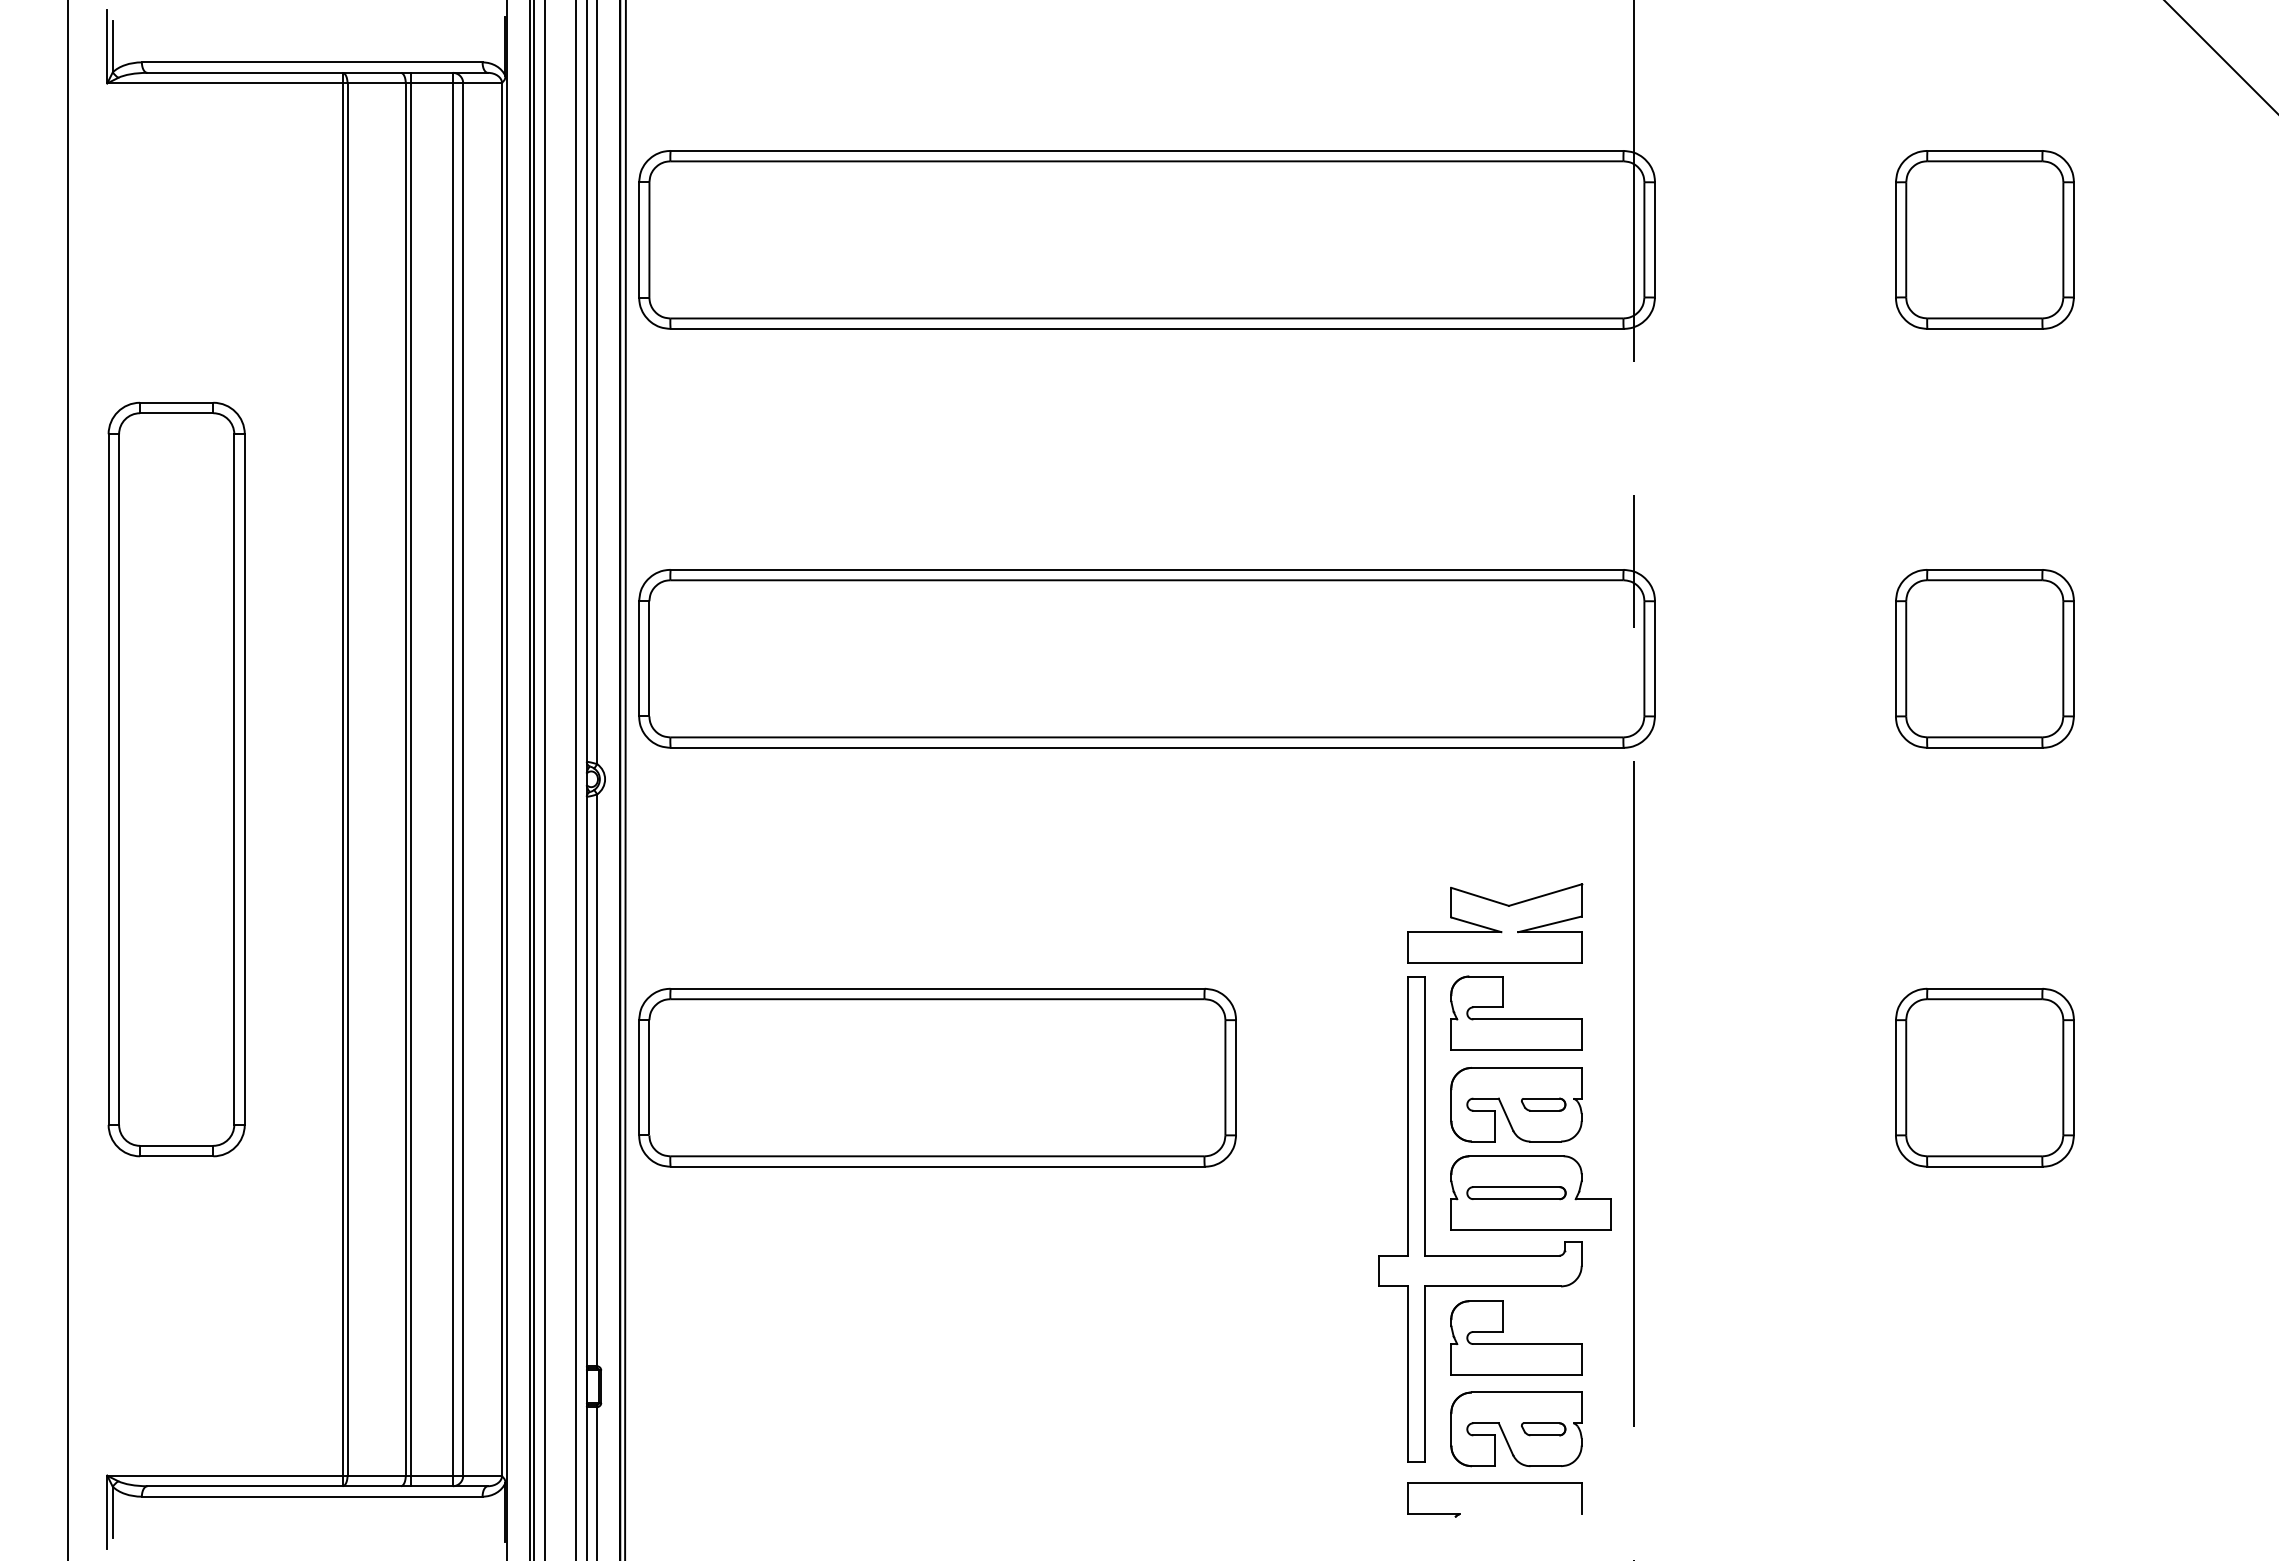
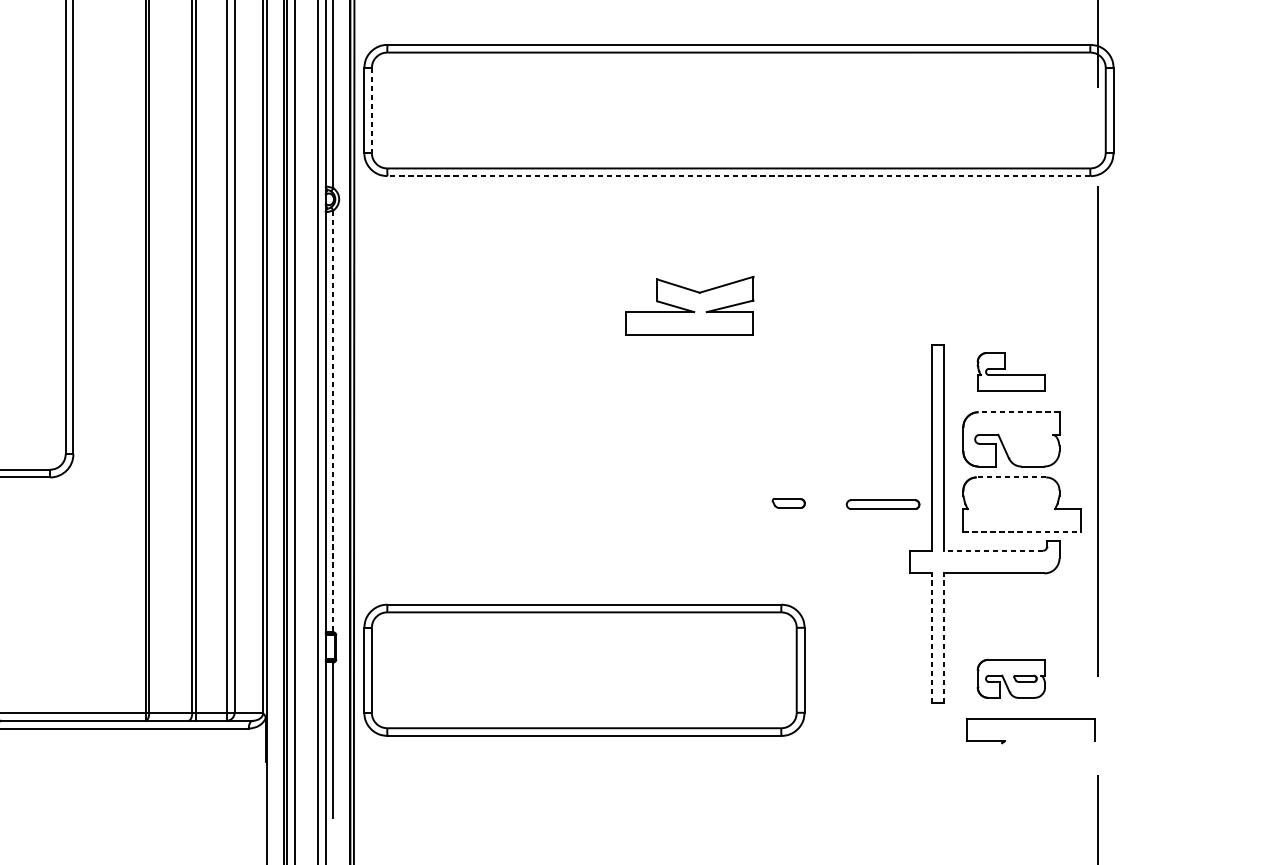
line: (649, 659) -> (371, 111), solid -> dashed
line: (1147, 747) -> (739, 175), solid -> dashed
part: (1495, 923) -> (689, 305), moved
part: (1516, 1012) -> (1011, 371), size x0.7
line: (1526, 1067) -> (1018, 411), solid -> dashed
part: (937, 1077) -> (584, 670), moved
line: (597, 1080) -> (333, 421), solid -> dashed
part: (1543, 1104) -> (788, 503), moved
line: (1515, 1156) -> (1010, 477), solid -> dashed
part: (1516, 1193) -> (883, 504), moved
line: (1531, 1229) -> (1022, 531), solid -> dashed
line: (1491, 1255) -> (993, 550), solid -> dashed
part: (1516, 1337) -> (1011, 611), removed
line: (1408, 1374) -> (931, 638), solid -> dashed
line: (1425, 1374) -> (944, 638), solid -> dashed
part: (1516, 1429) -> (1011, 678), size x0.7
part: (1494, 1483) -> (1030, 718), moved

